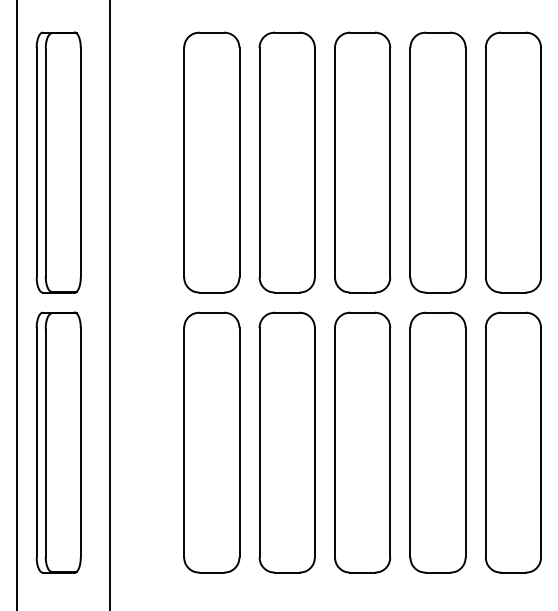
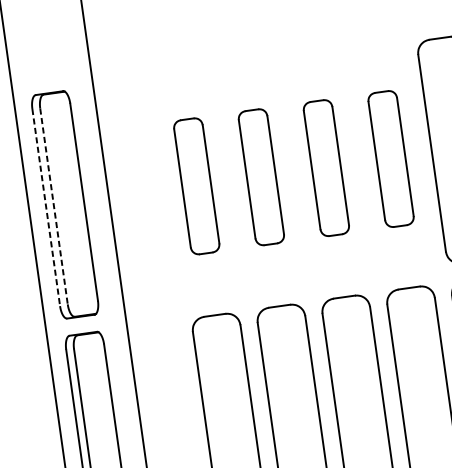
line: (36, 162) -> (46, 207), solid -> dashed
line: (45, 162) -> (53, 206), solid -> dashed
part: (211, 162) -> (196, 186), size x0.6
part: (286, 162) -> (260, 177), size x0.6
part: (362, 162) -> (326, 168), size x0.6
part: (437, 162) -> (390, 159), size x0.6

